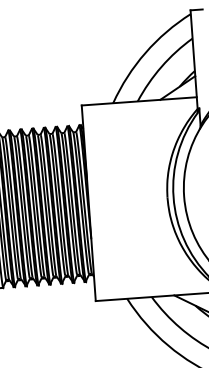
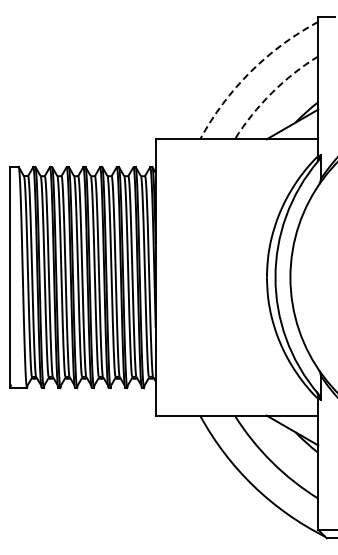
arc: (145, 52) -> (250, 71), solid -> dashed
arc: (161, 67) -> (271, 93), solid -> dashed

